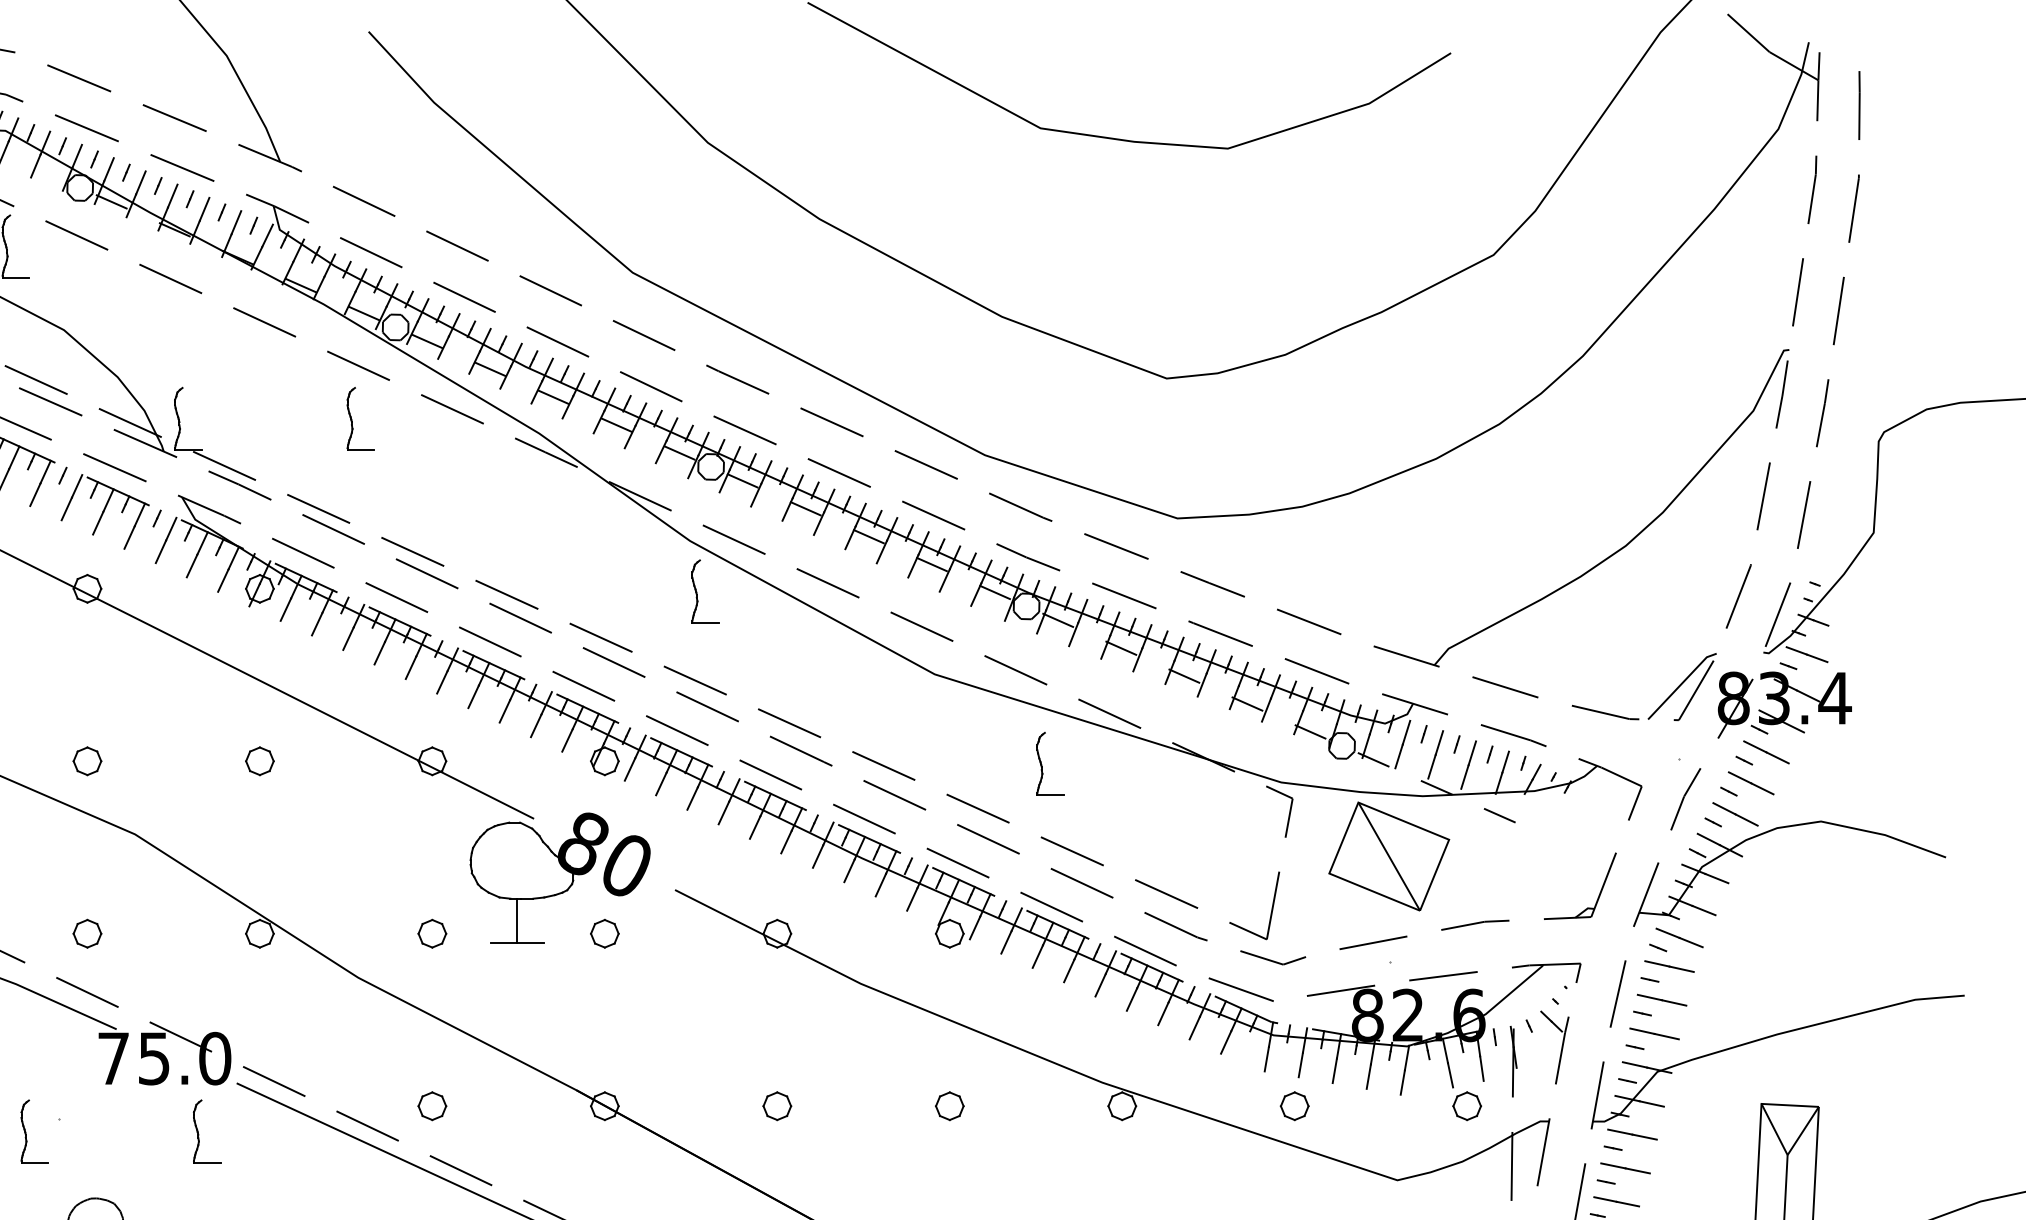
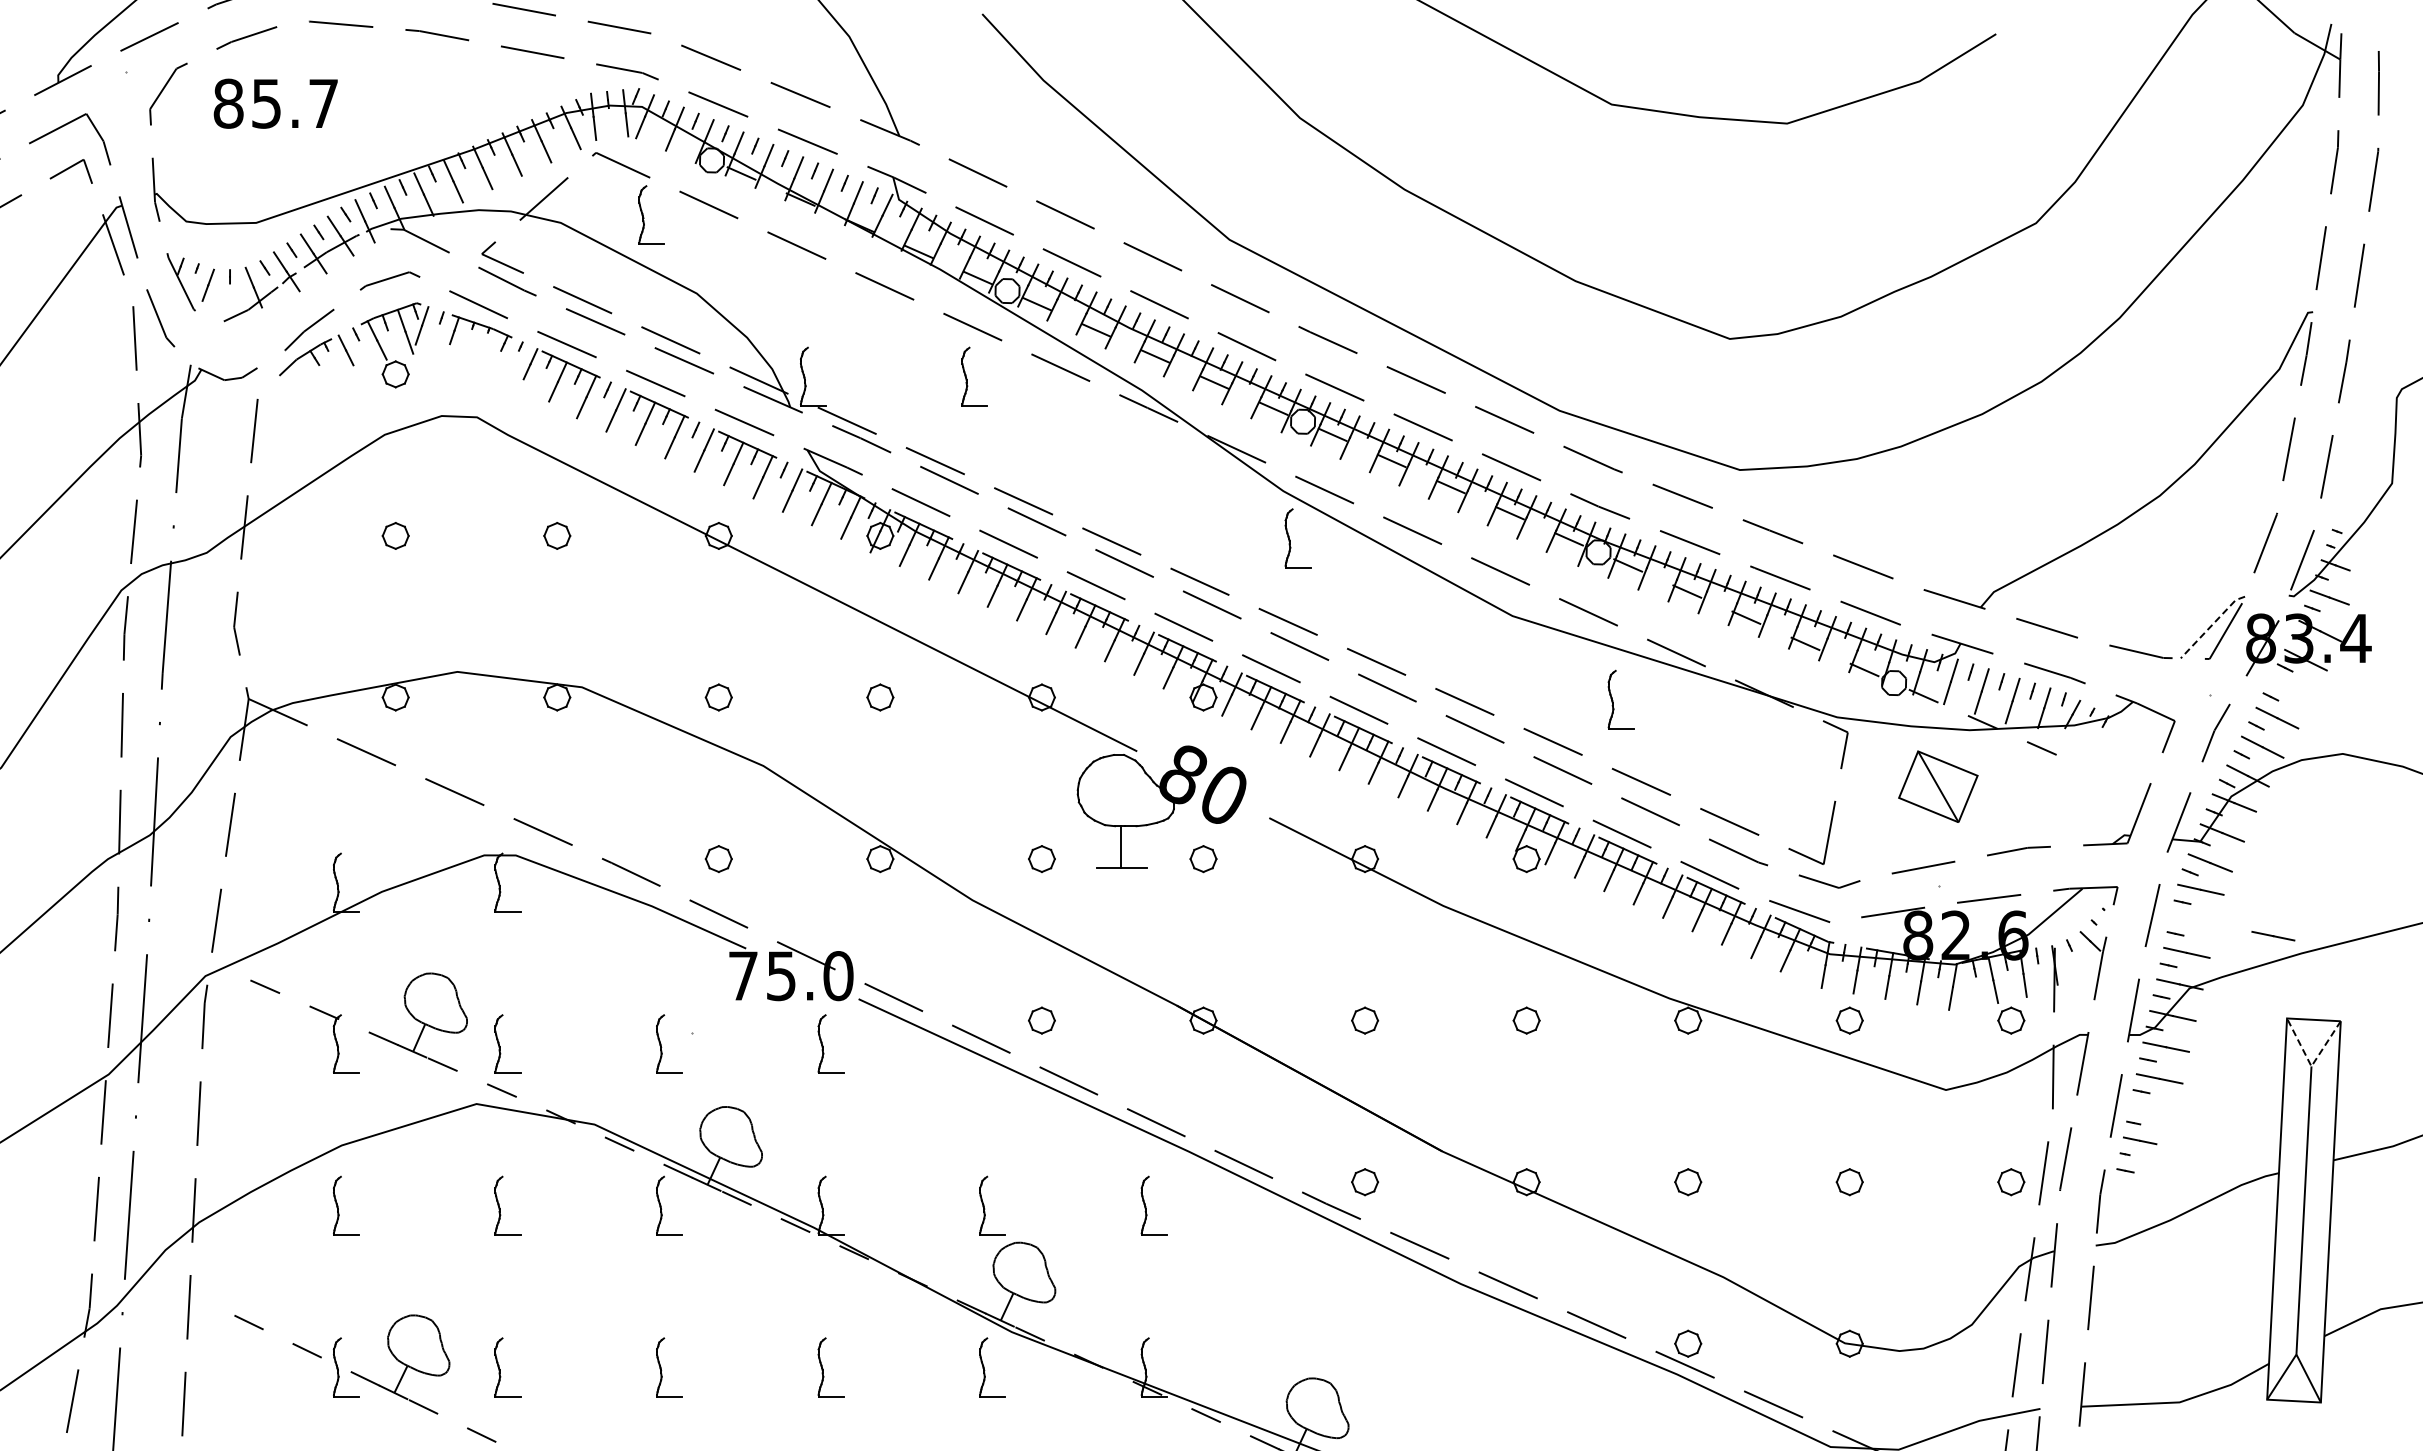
line: (1681, 684) -> (2212, 625), solid -> dashed
line: (1766, 751) -> (2291, 688), removed
part: (1389, 856) -> (1938, 786), size x0.7
line: (1661, 1000) -> (2193, 921), removed
line: (1787, 1155) -> (2311, 1066), solid -> dashed
line: (1616, 1202) -> (2273, 936), moved

